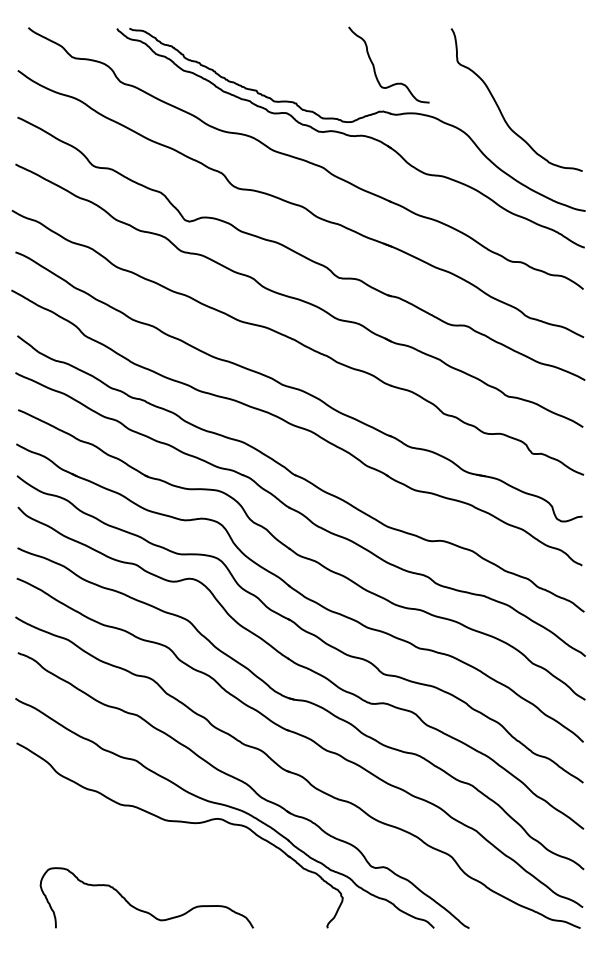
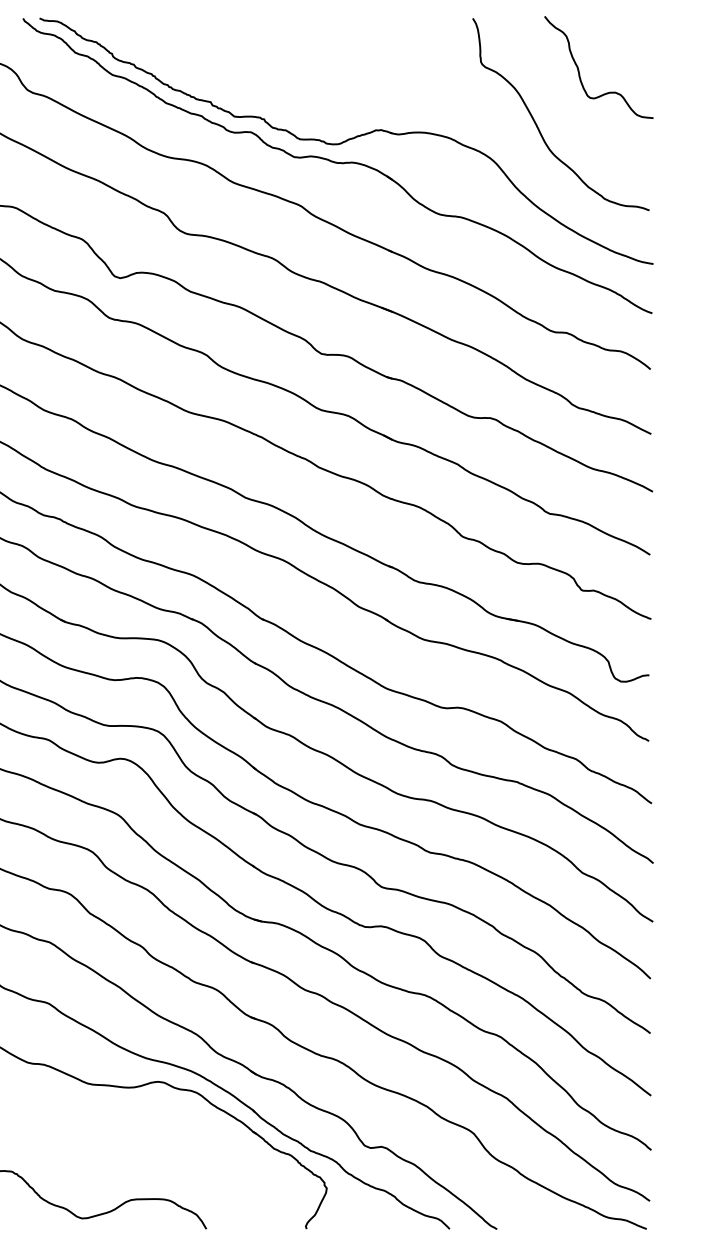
curve: (375, 68) -> (580, 72), moved

